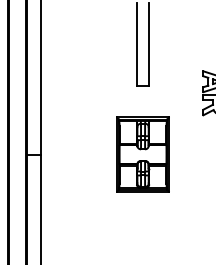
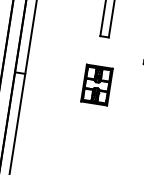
part: (142, 154) -> (96, 84), size x0.7

